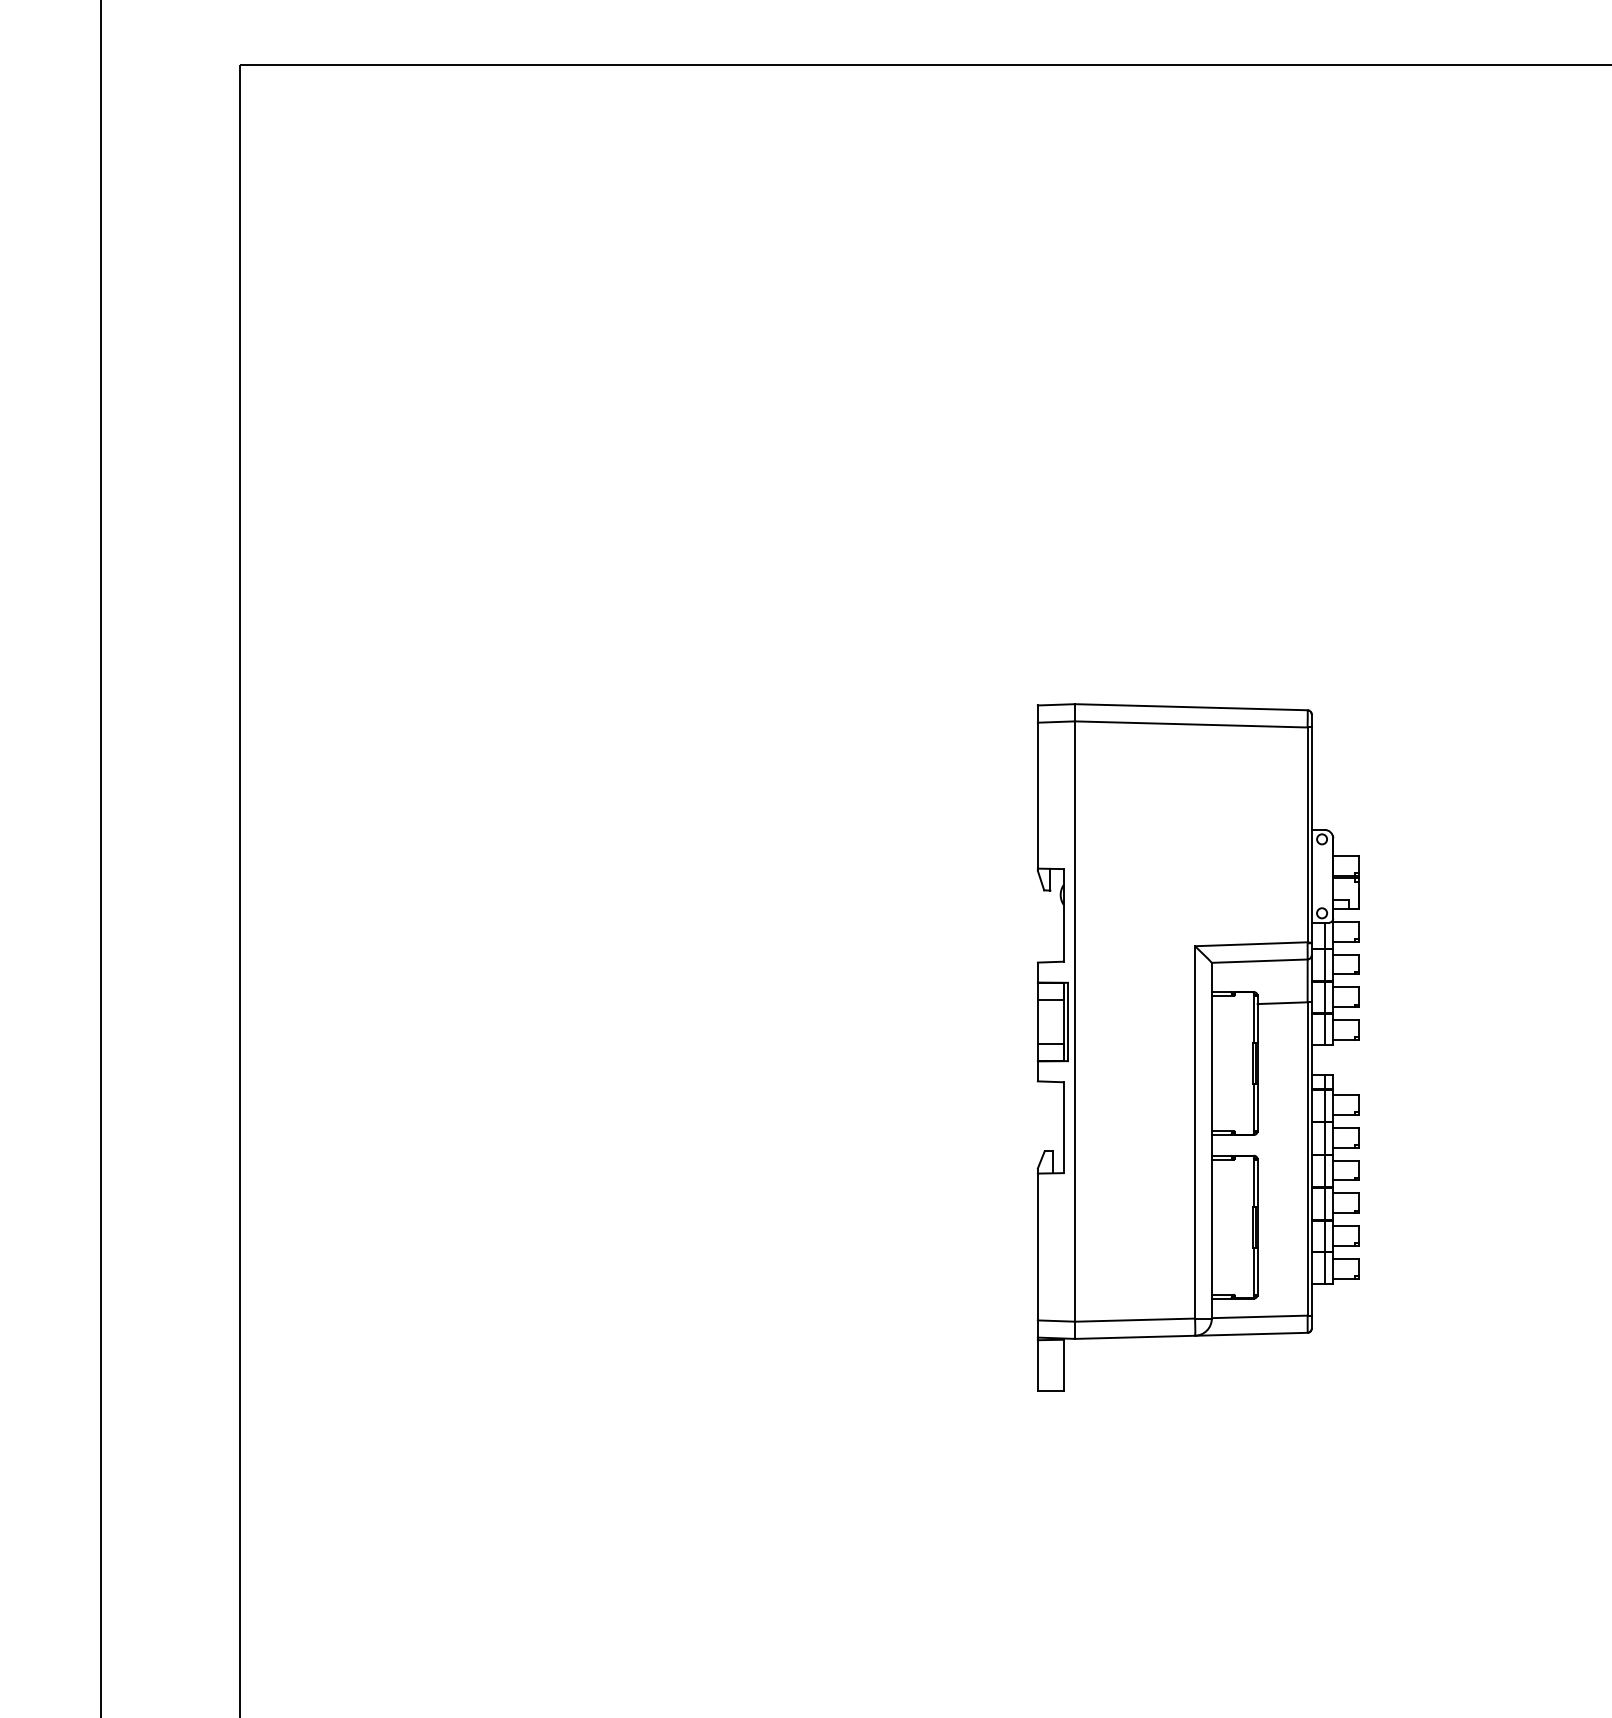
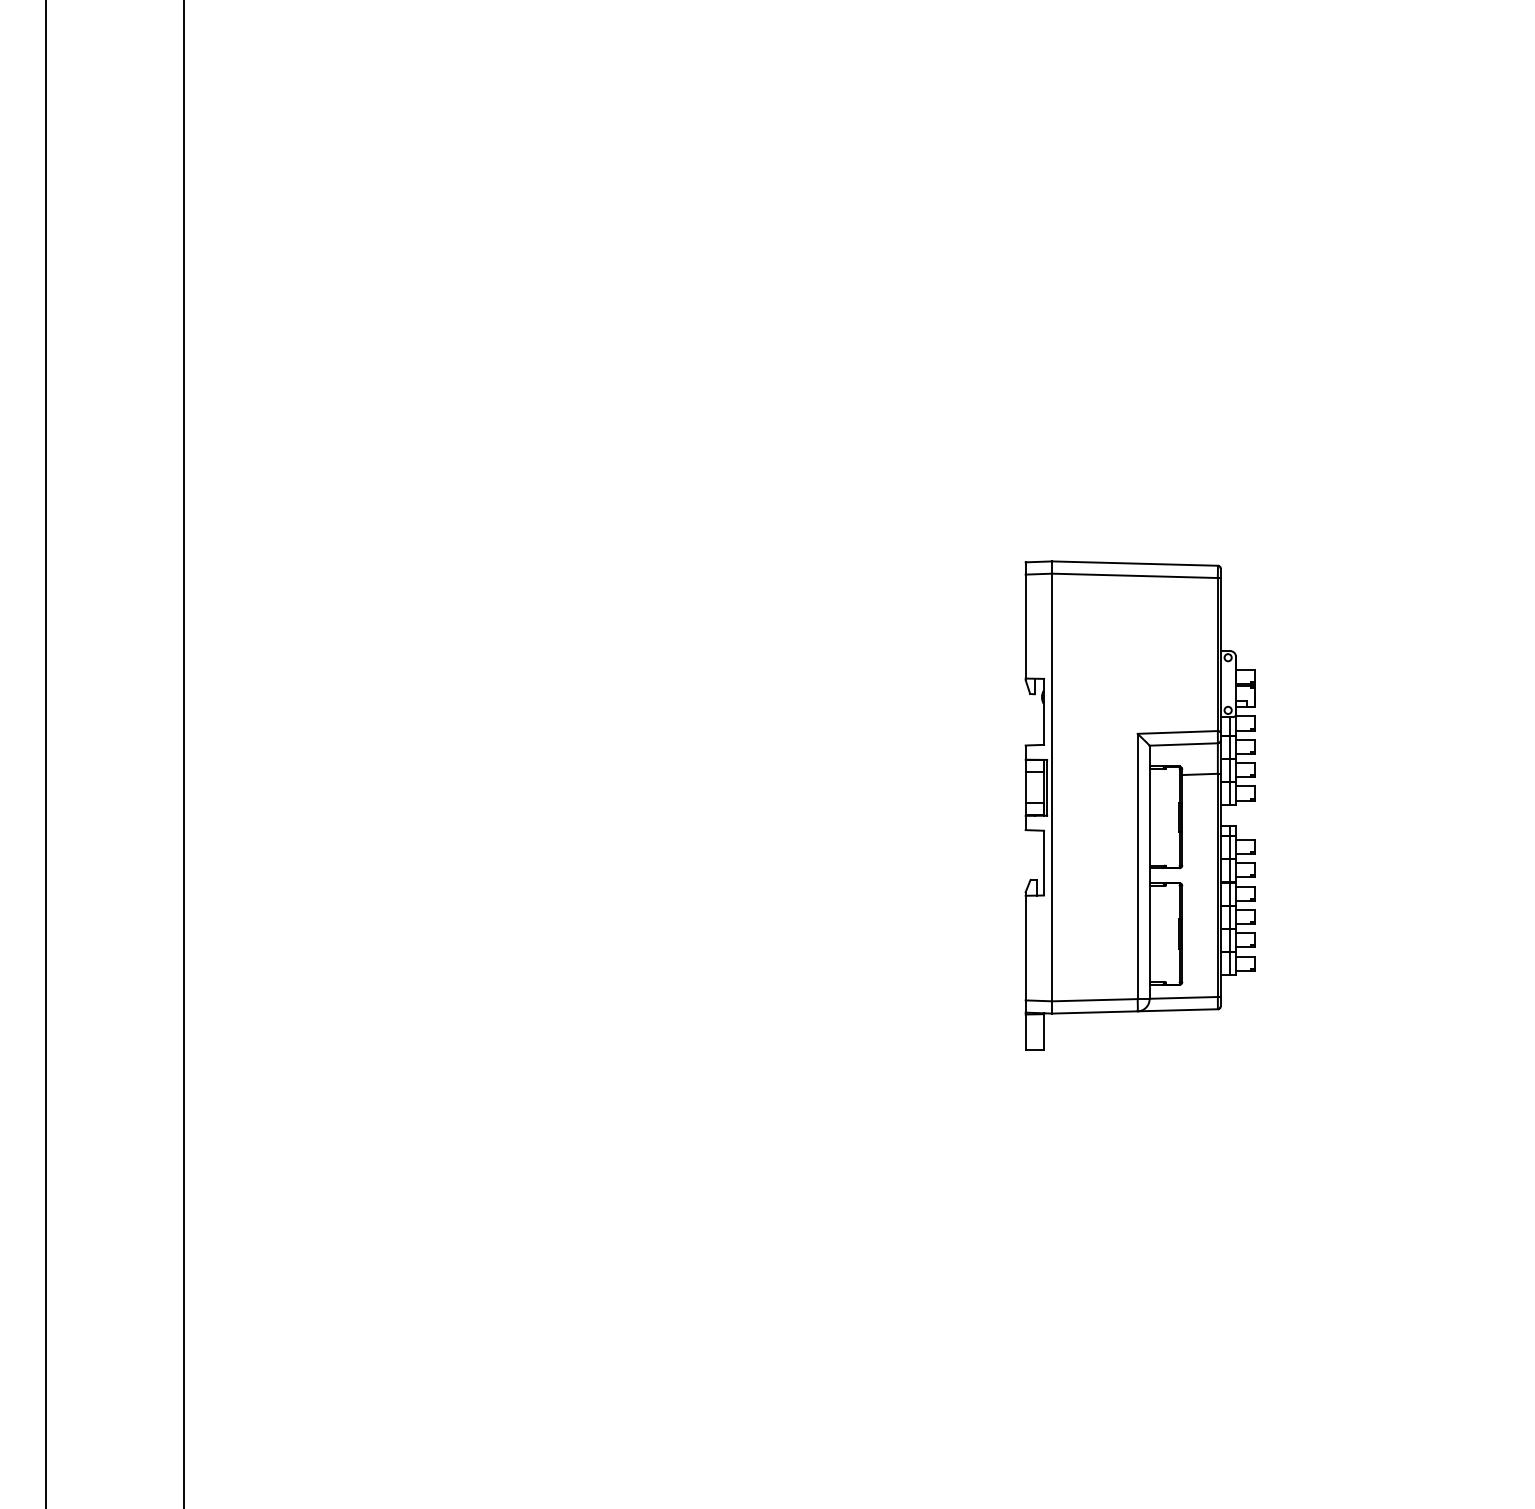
part: (1197, 1047) -> (1139, 805), size x0.71

